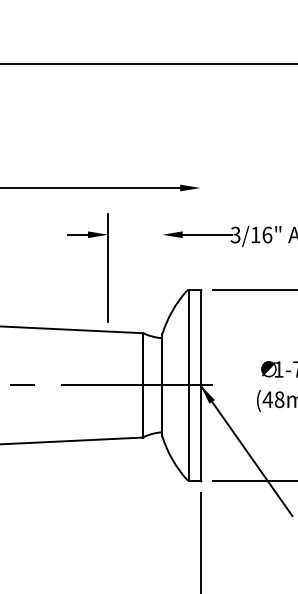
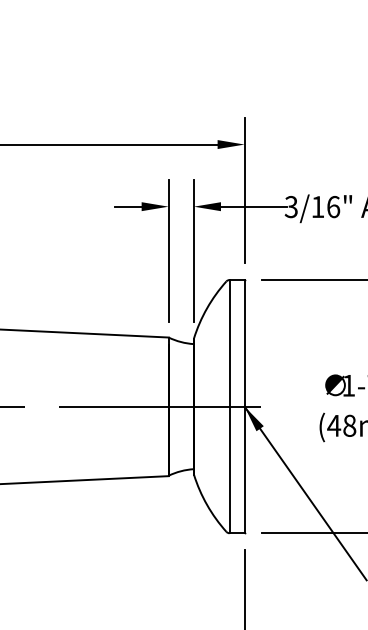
line: (200, 222) -> (244, 190), added
part: (107, 267) -> (167, 250), moved
line: (162, 267) -> (194, 250), added

